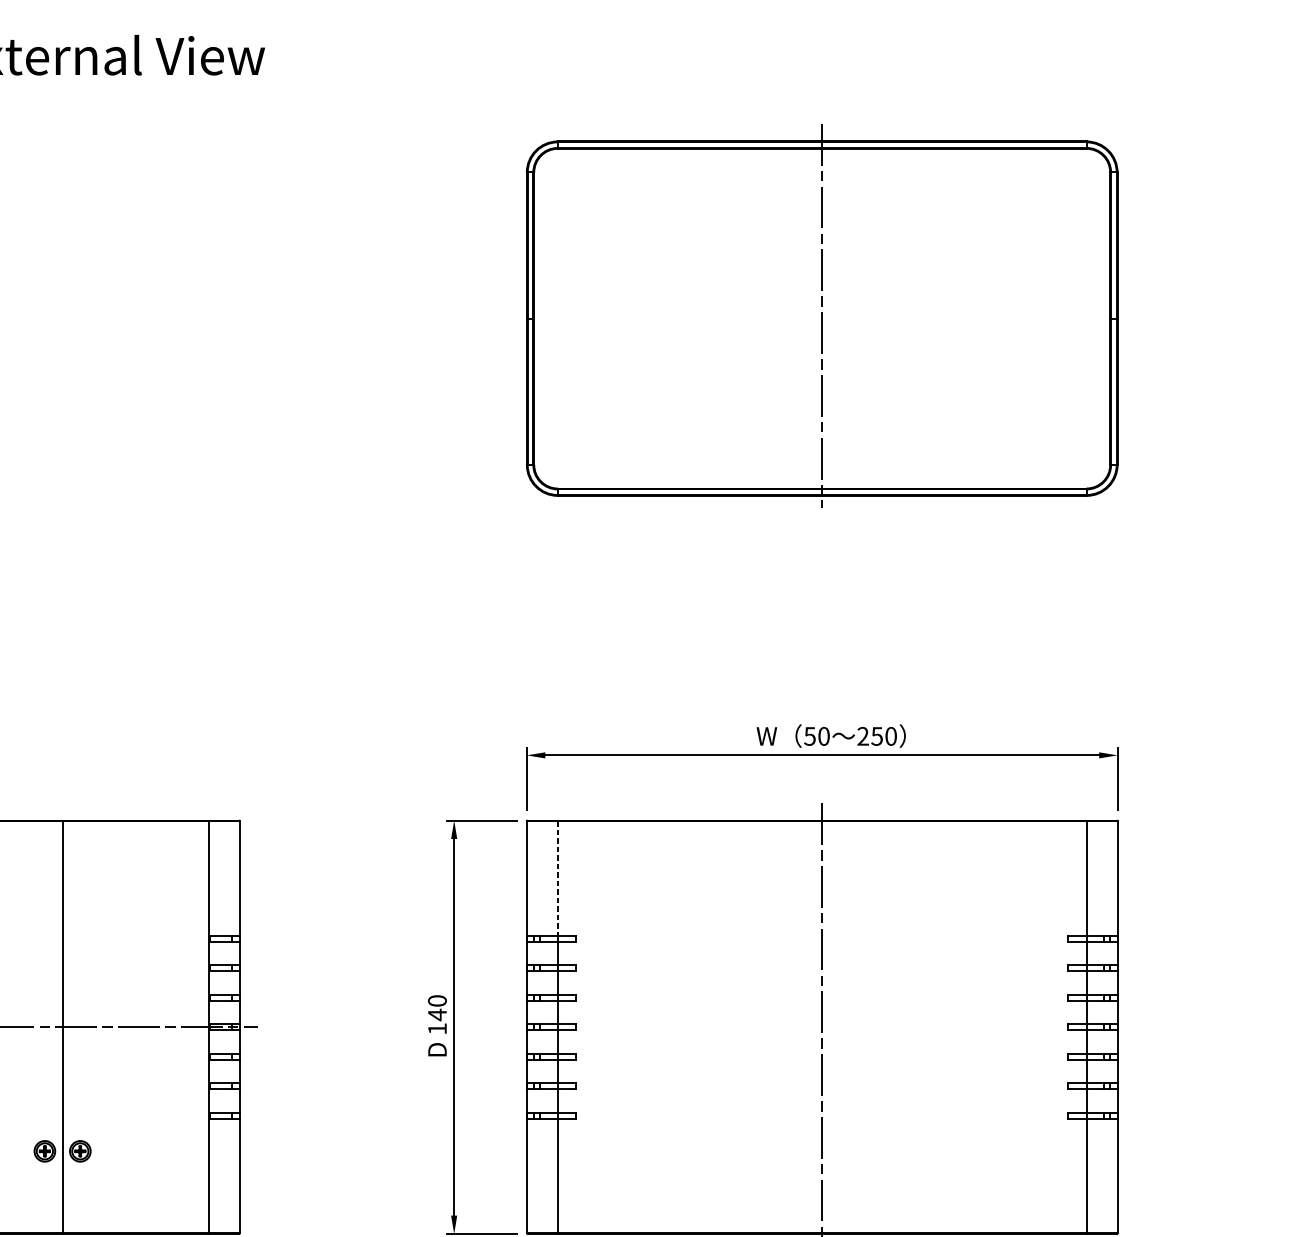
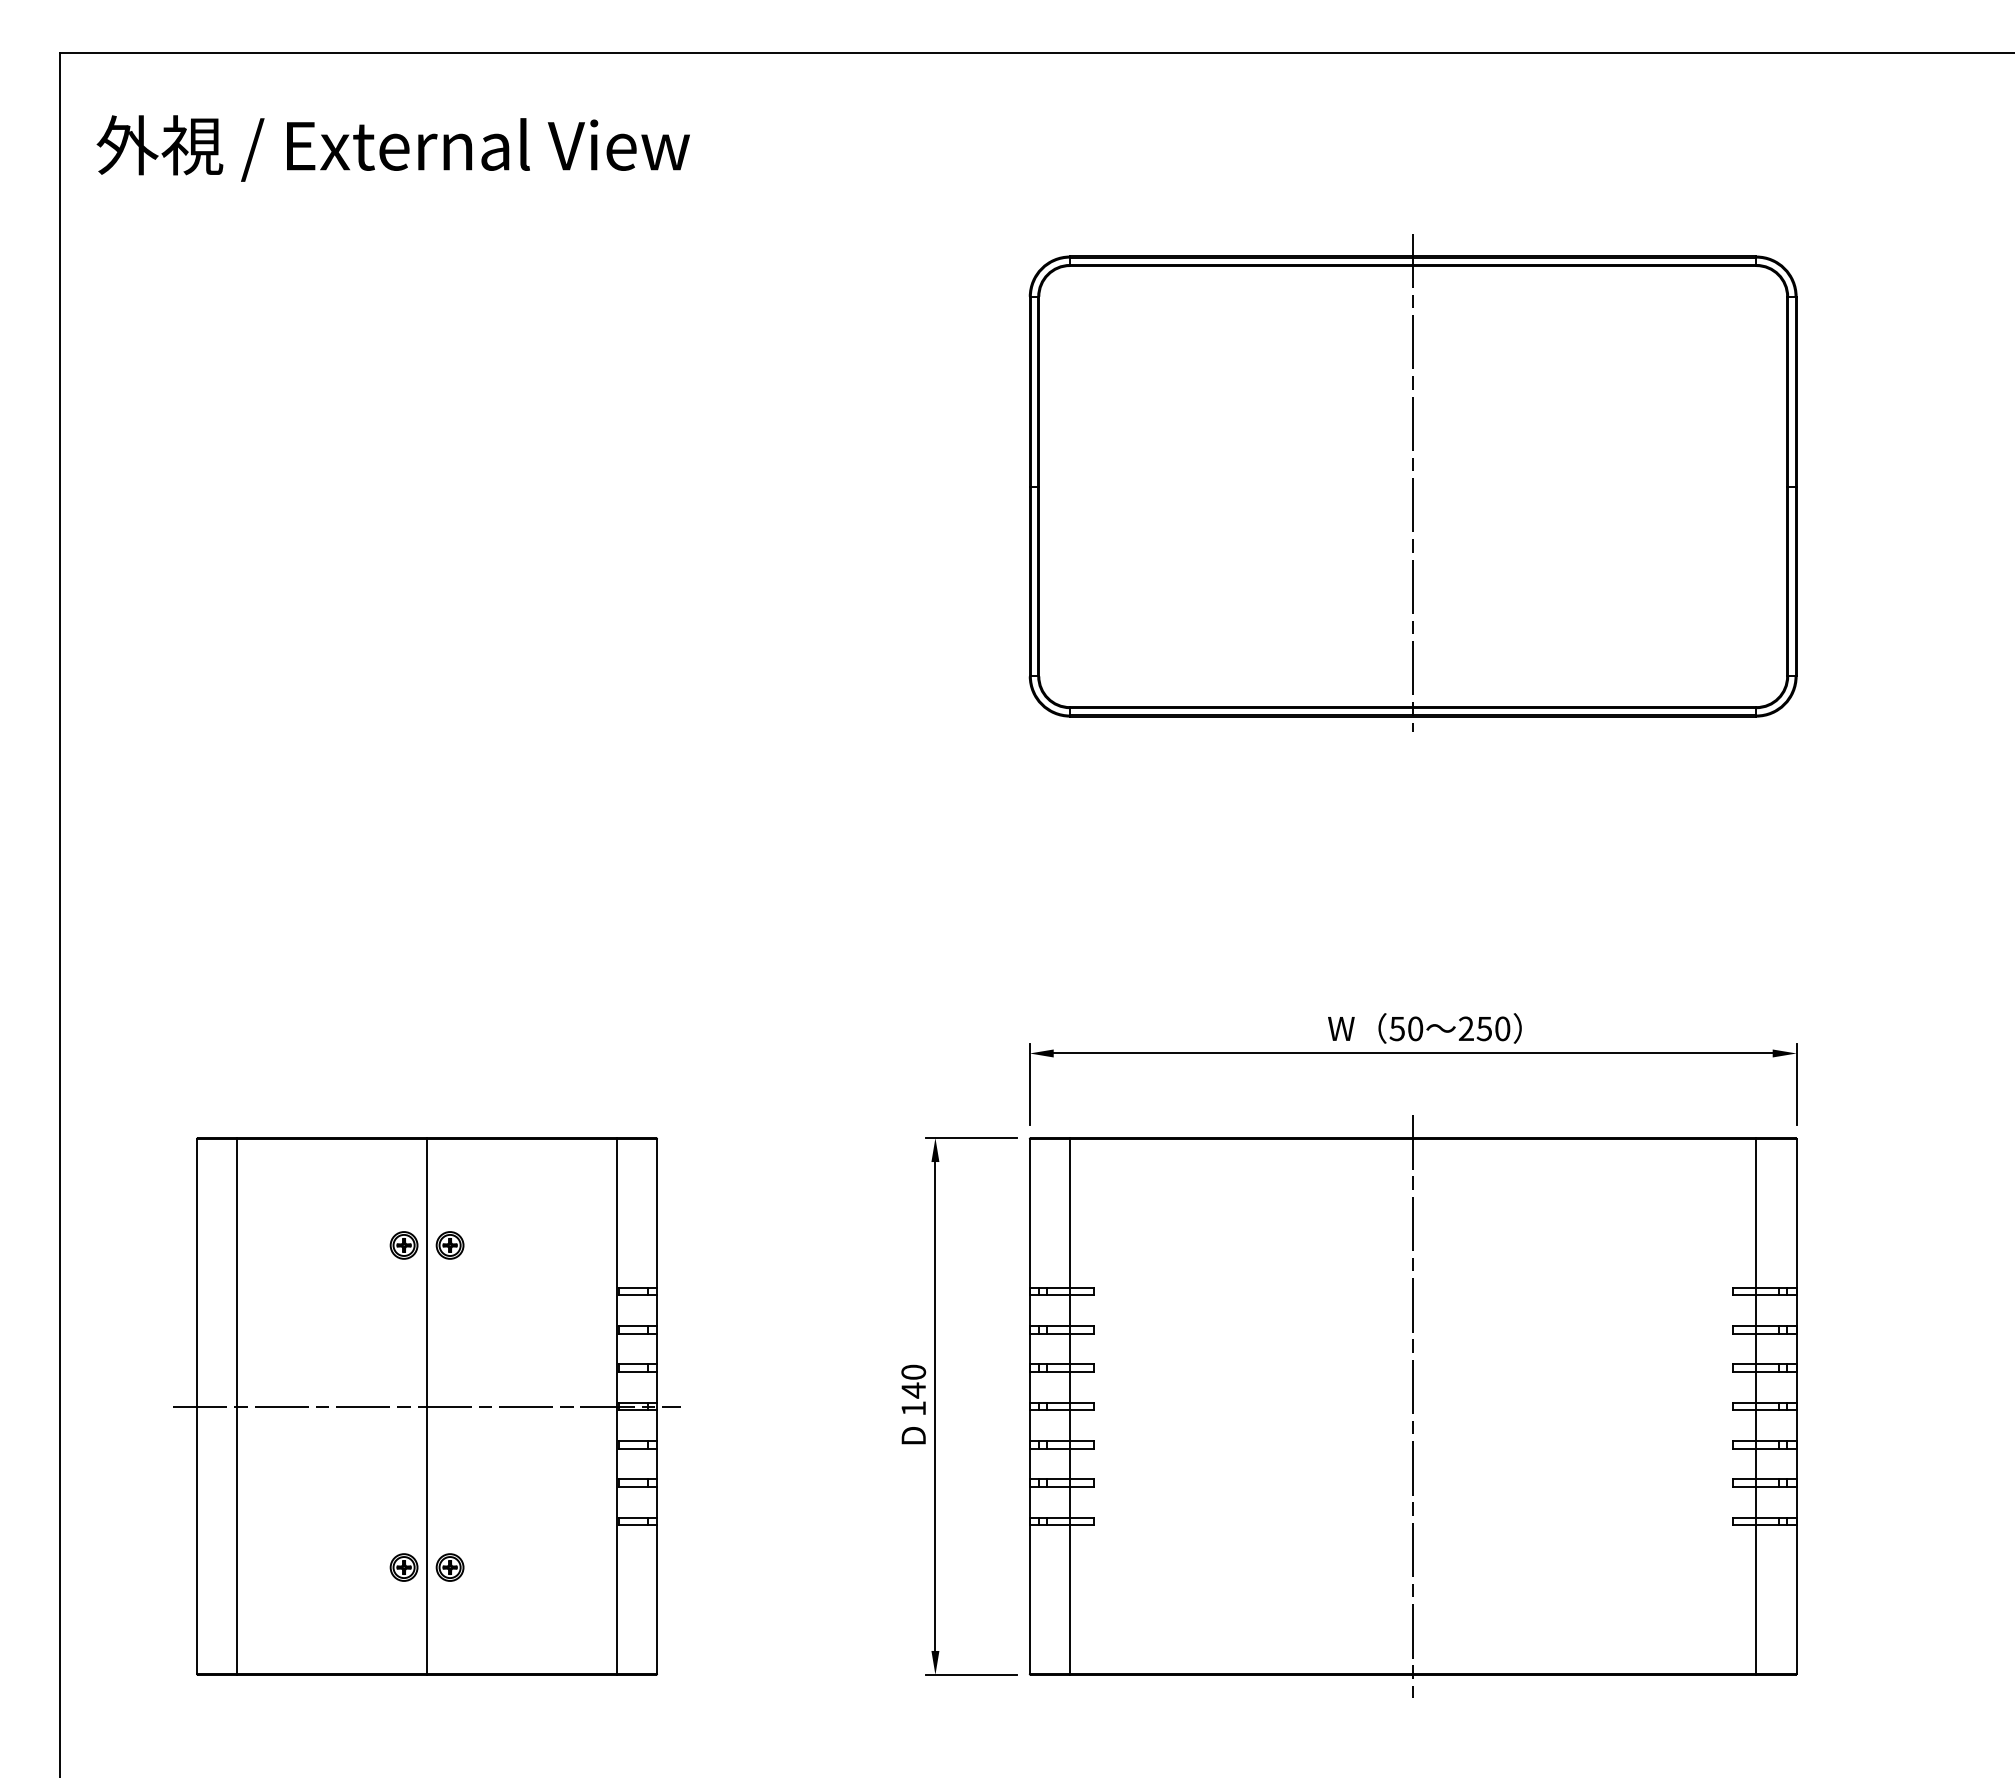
line: (558, 878) -> (1070, 1213), dashed -> solid
part: (44, 903) -> (403, 1245), added
part: (79, 903) -> (449, 1245), added

